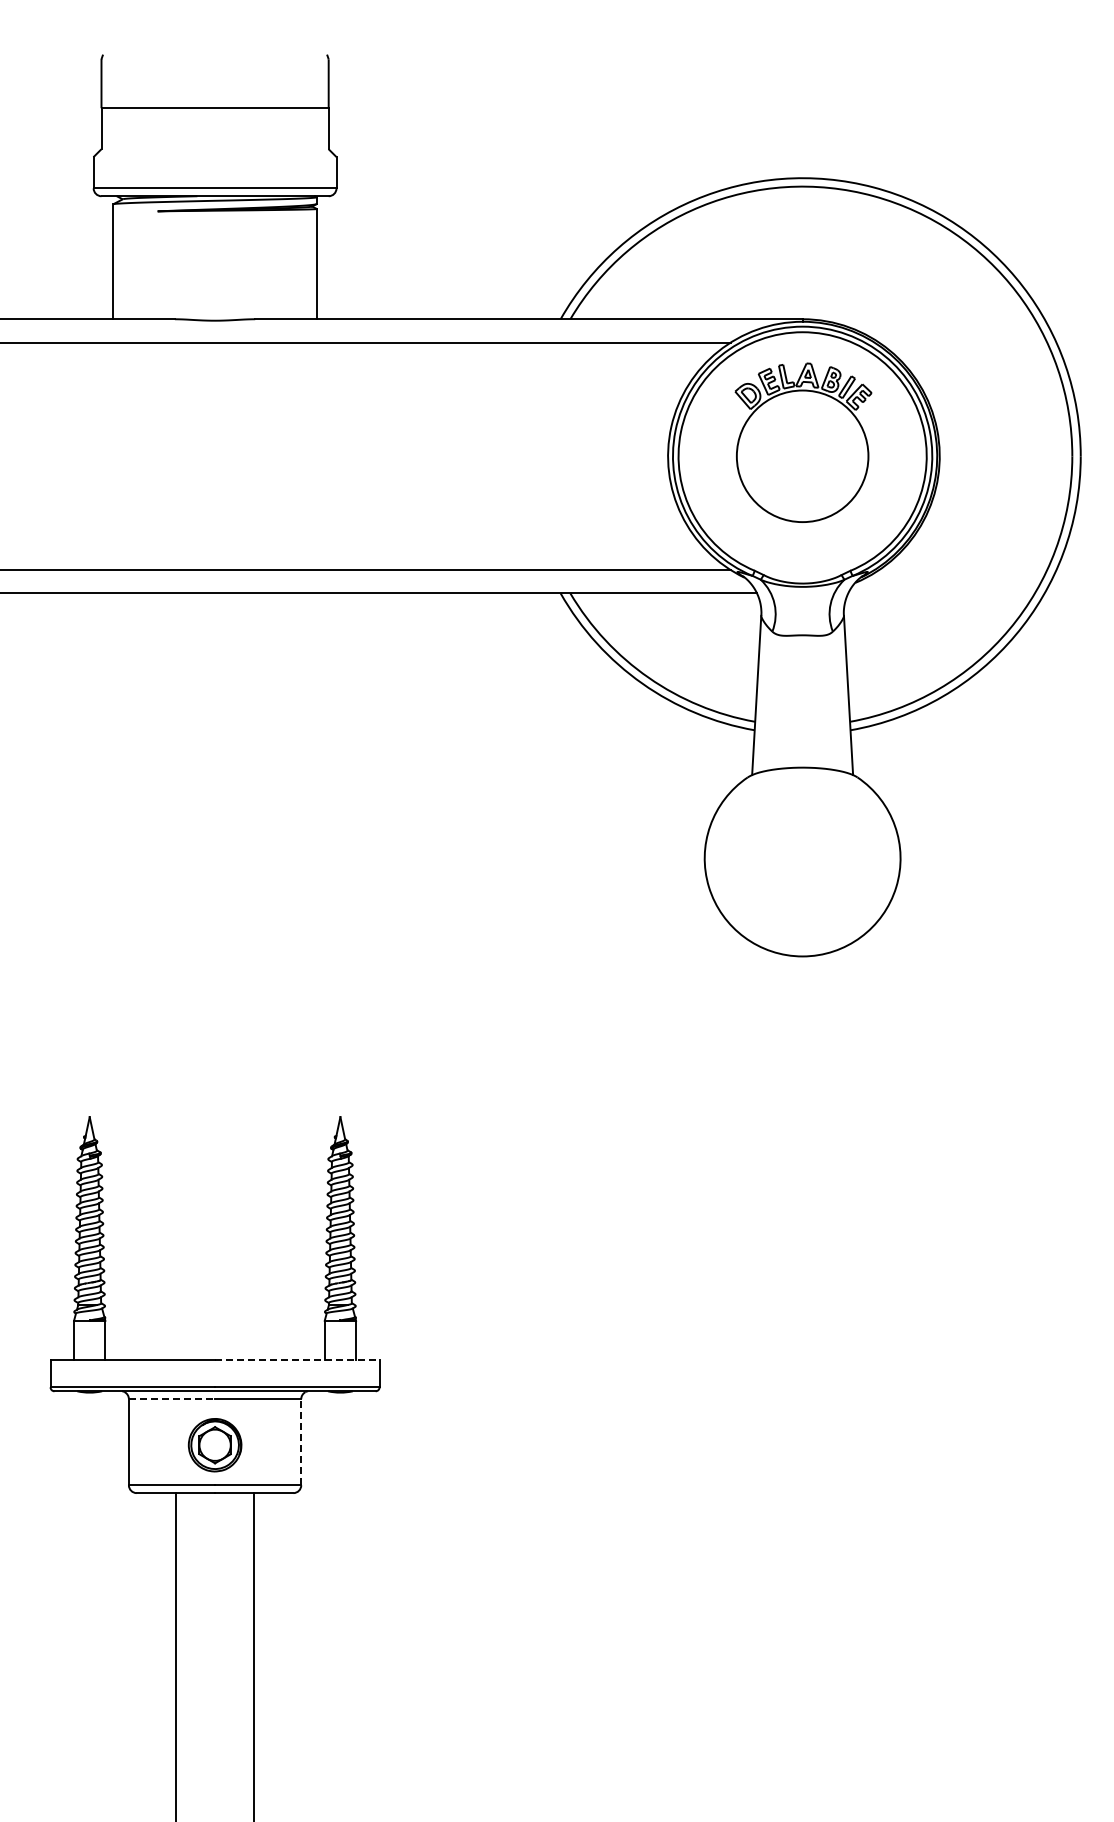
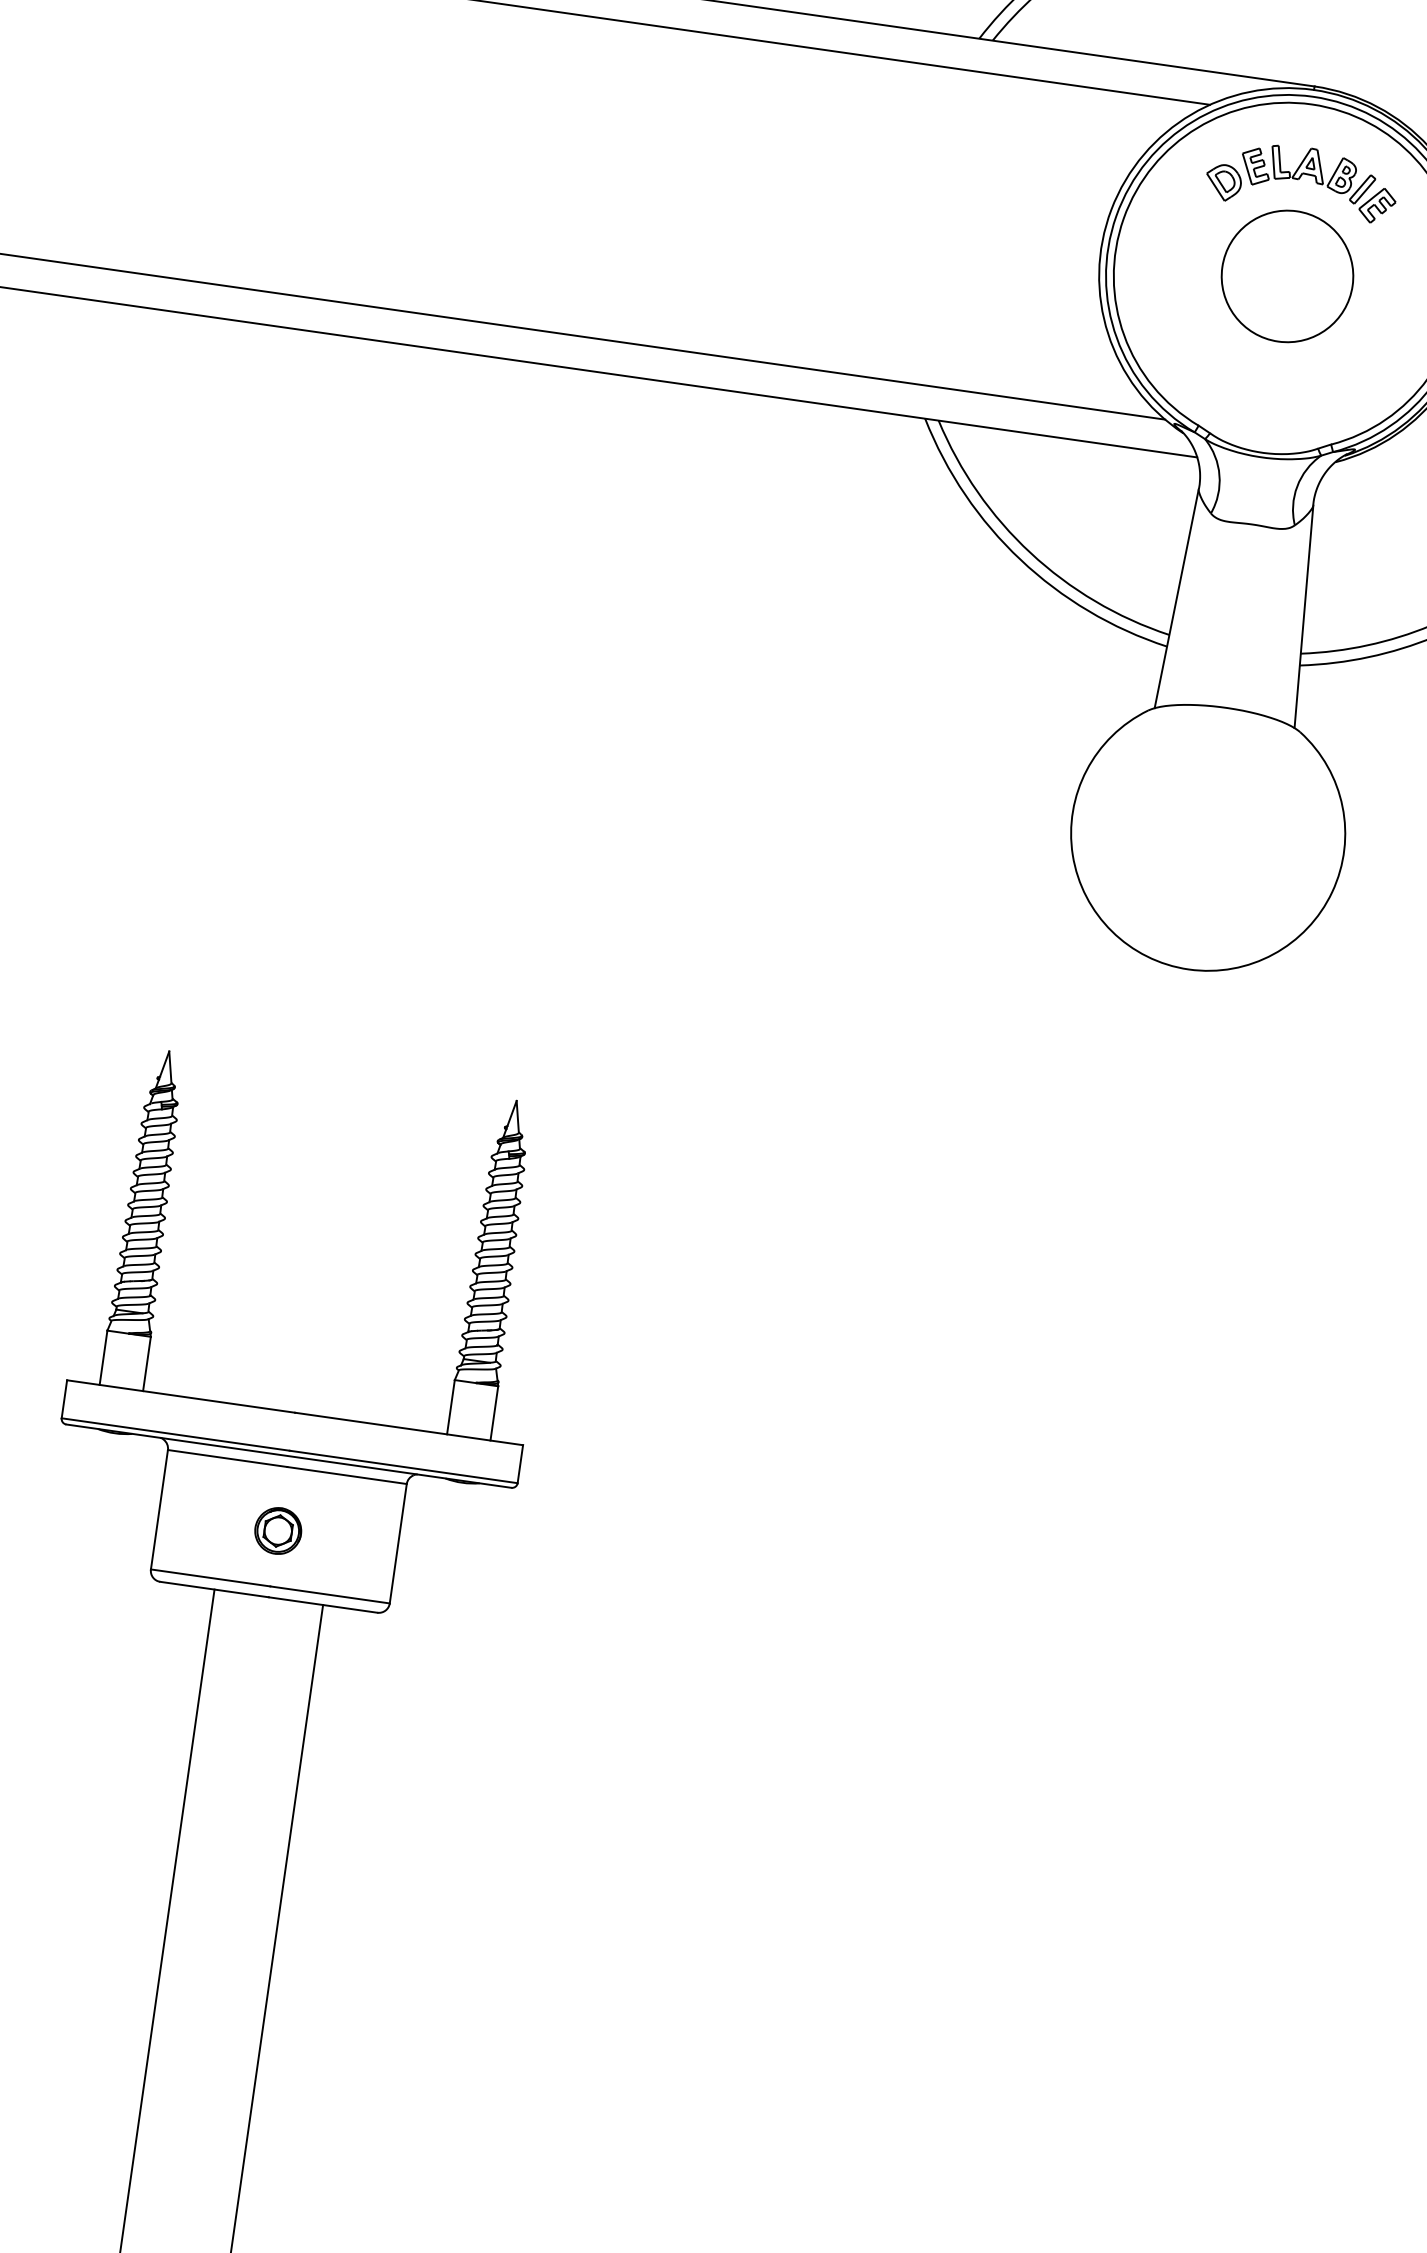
circle: (802, 456) -> (1287, 276), size x0.71
line: (297, 1359) -> (409, 1428), dashed -> solid
line: (172, 1399) -> (228, 1459), dashed -> solid
line: (301, 1441) -> (398, 1542), dashed -> solid
part: (214, 1445) -> (277, 1531), size x0.62

